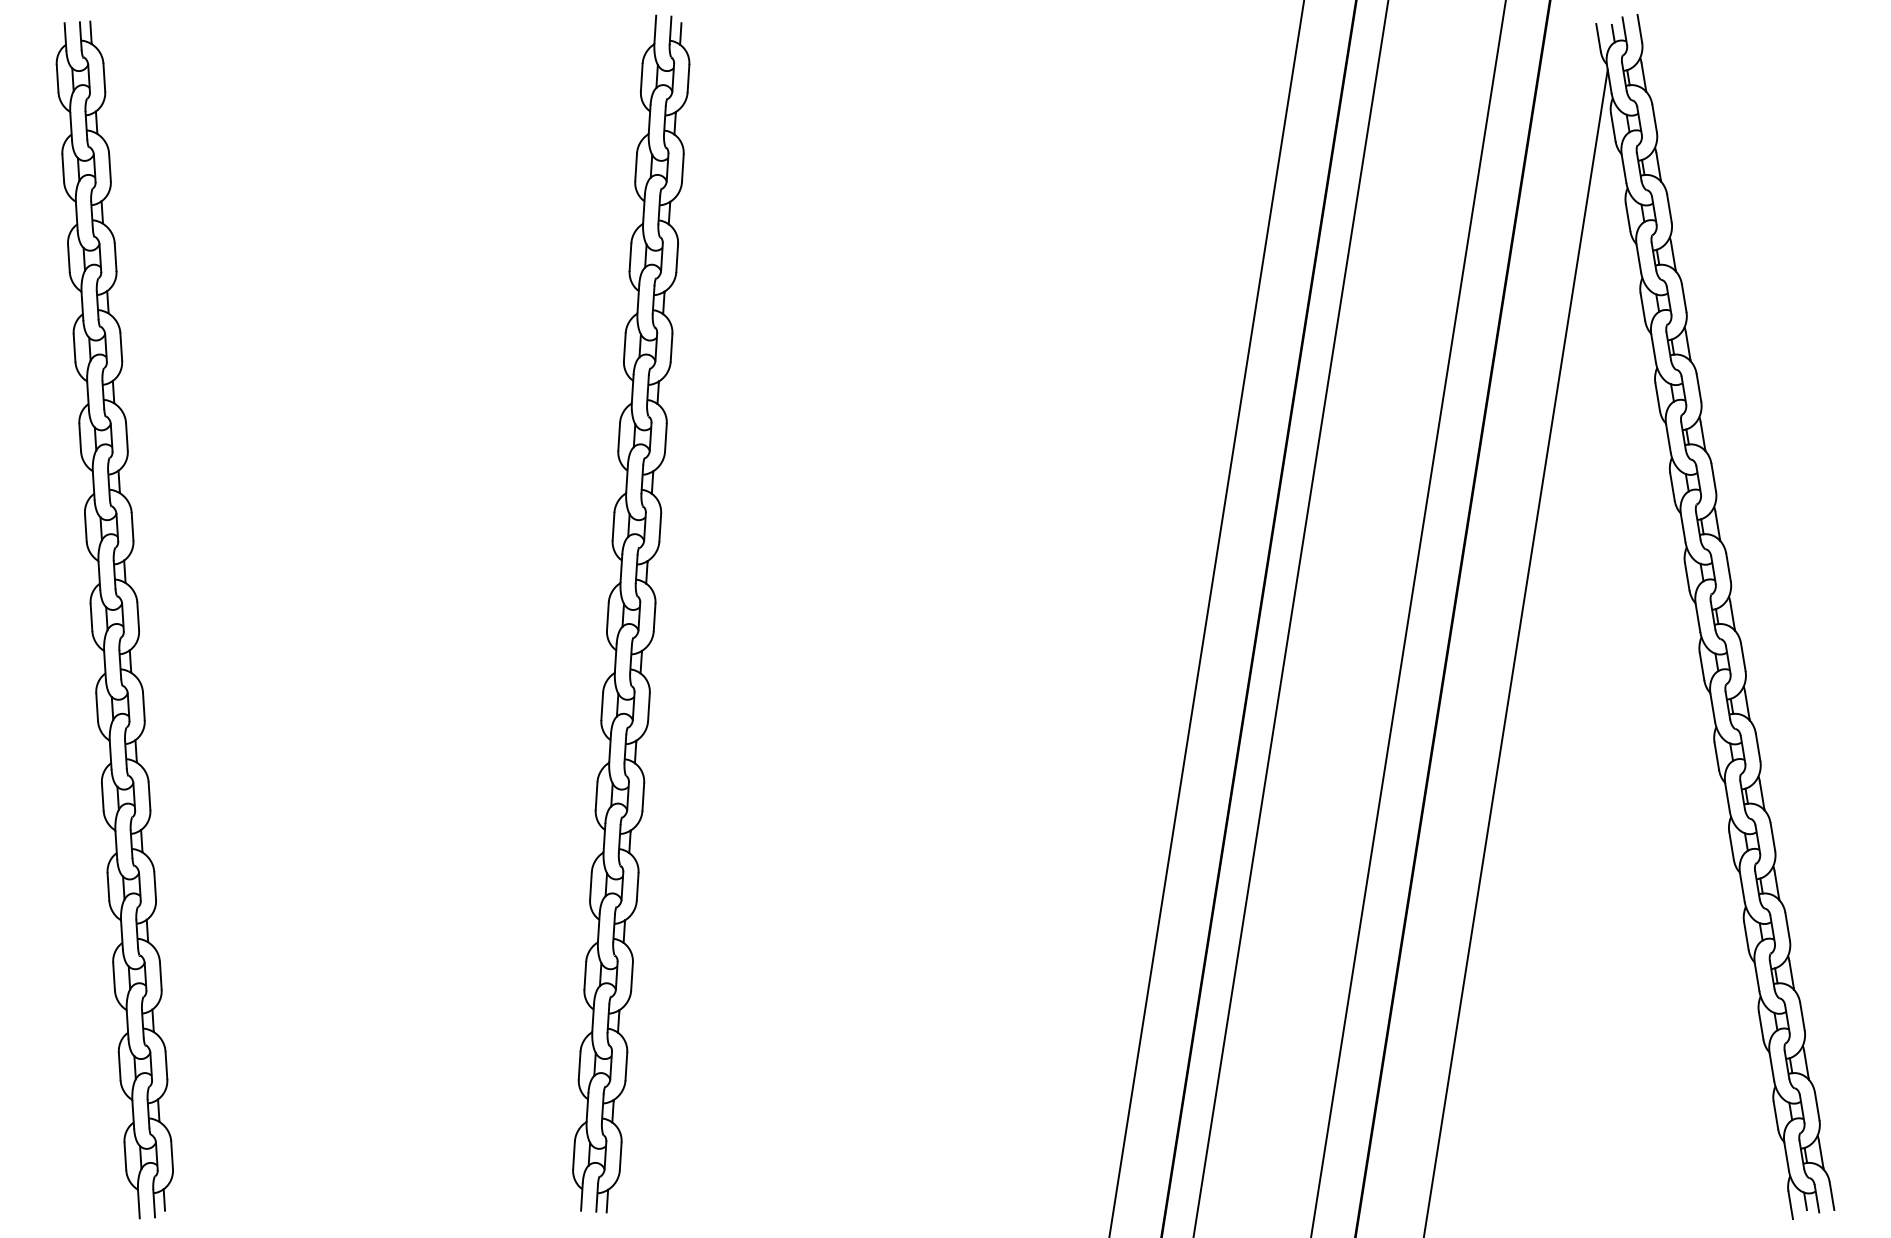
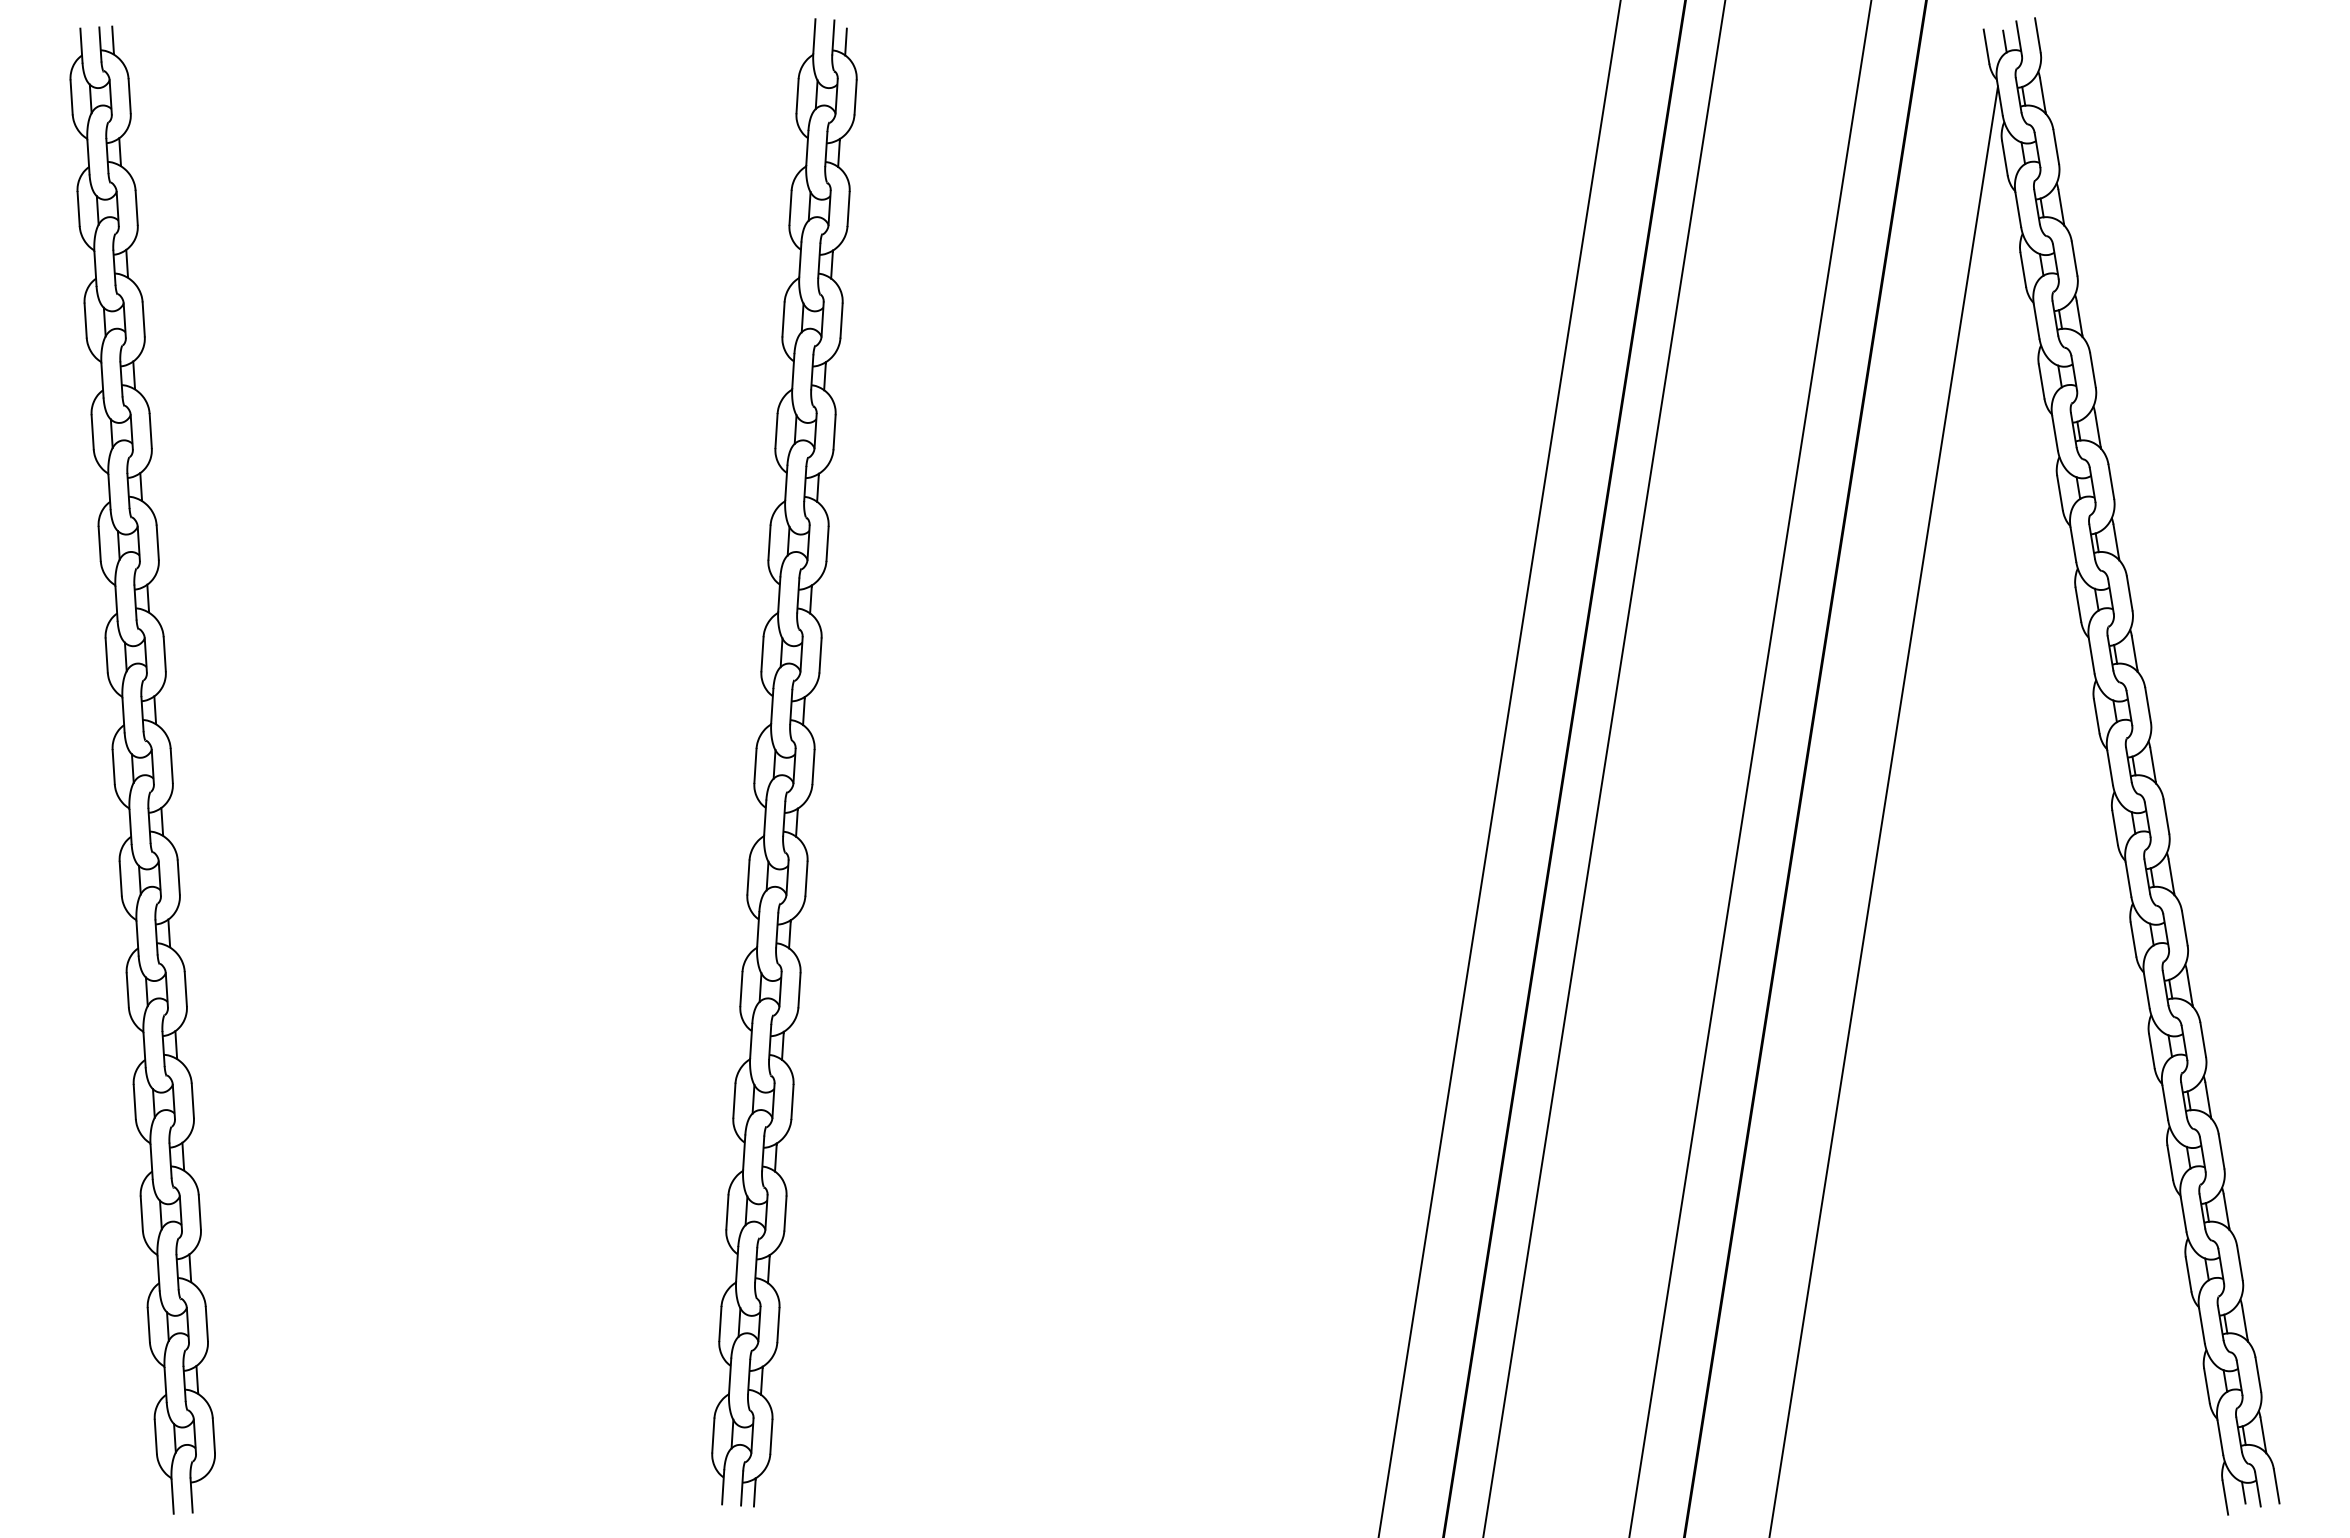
line: (164, 1199) -> (204, 1490), removed

